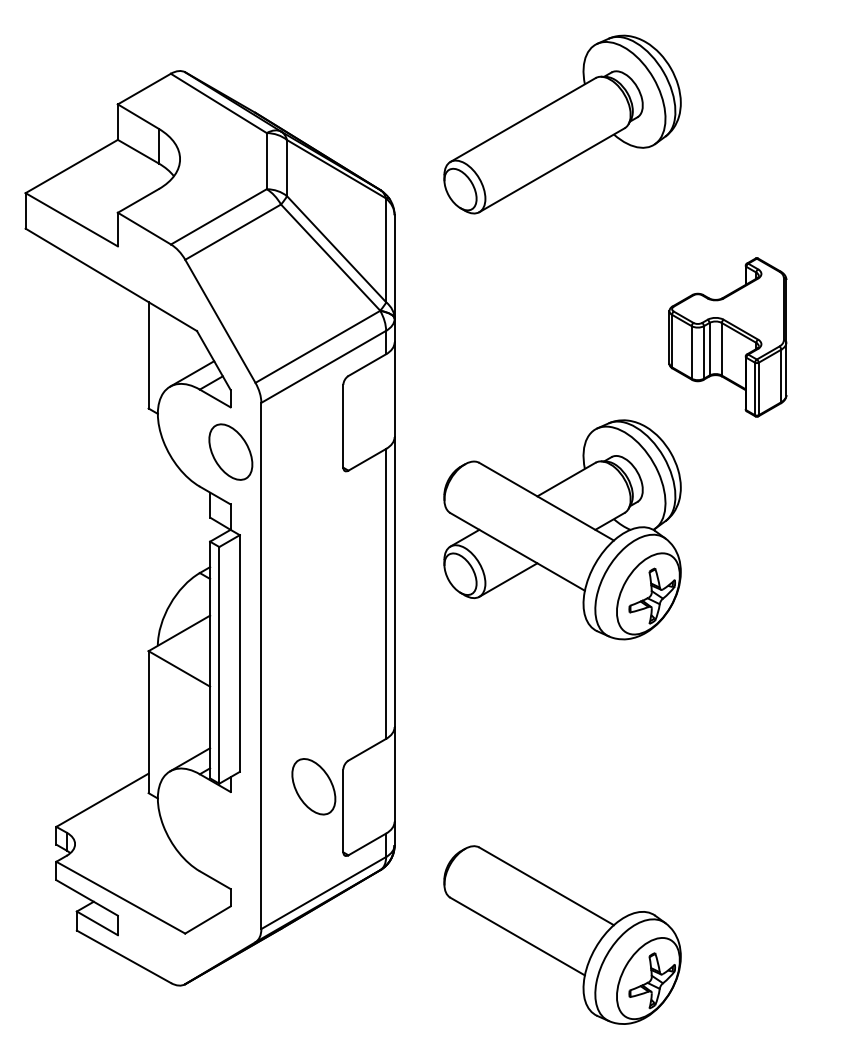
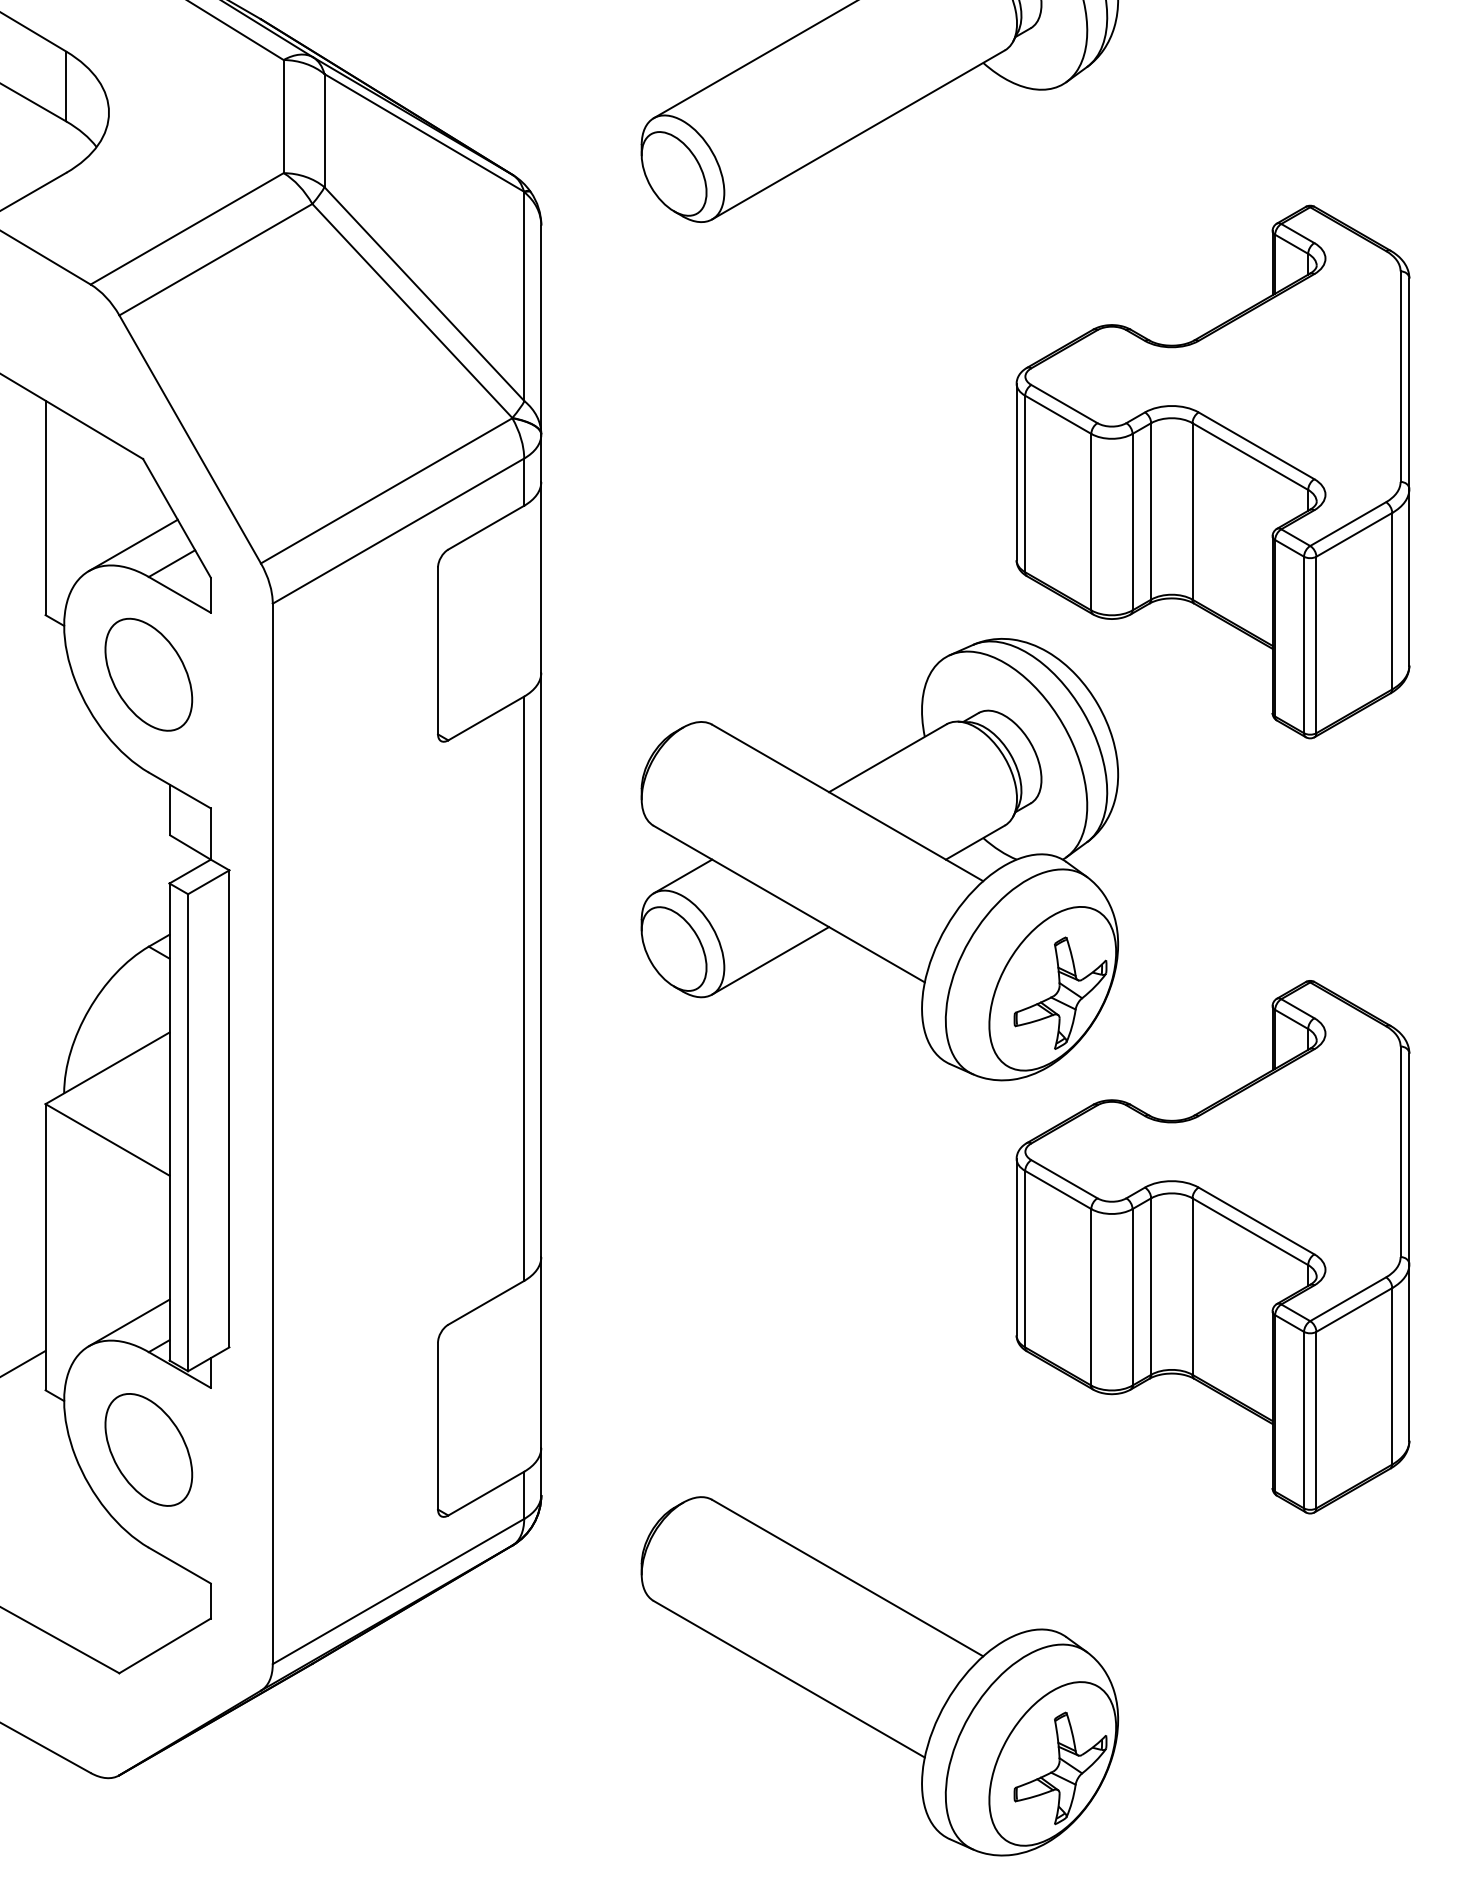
part: (727, 337) -> (1212, 471), size x1.67
part: (230, 451) -> (148, 673), moved
part: (727, 722) -> (1212, 1247), added
part: (313, 786) -> (148, 1449), moved

